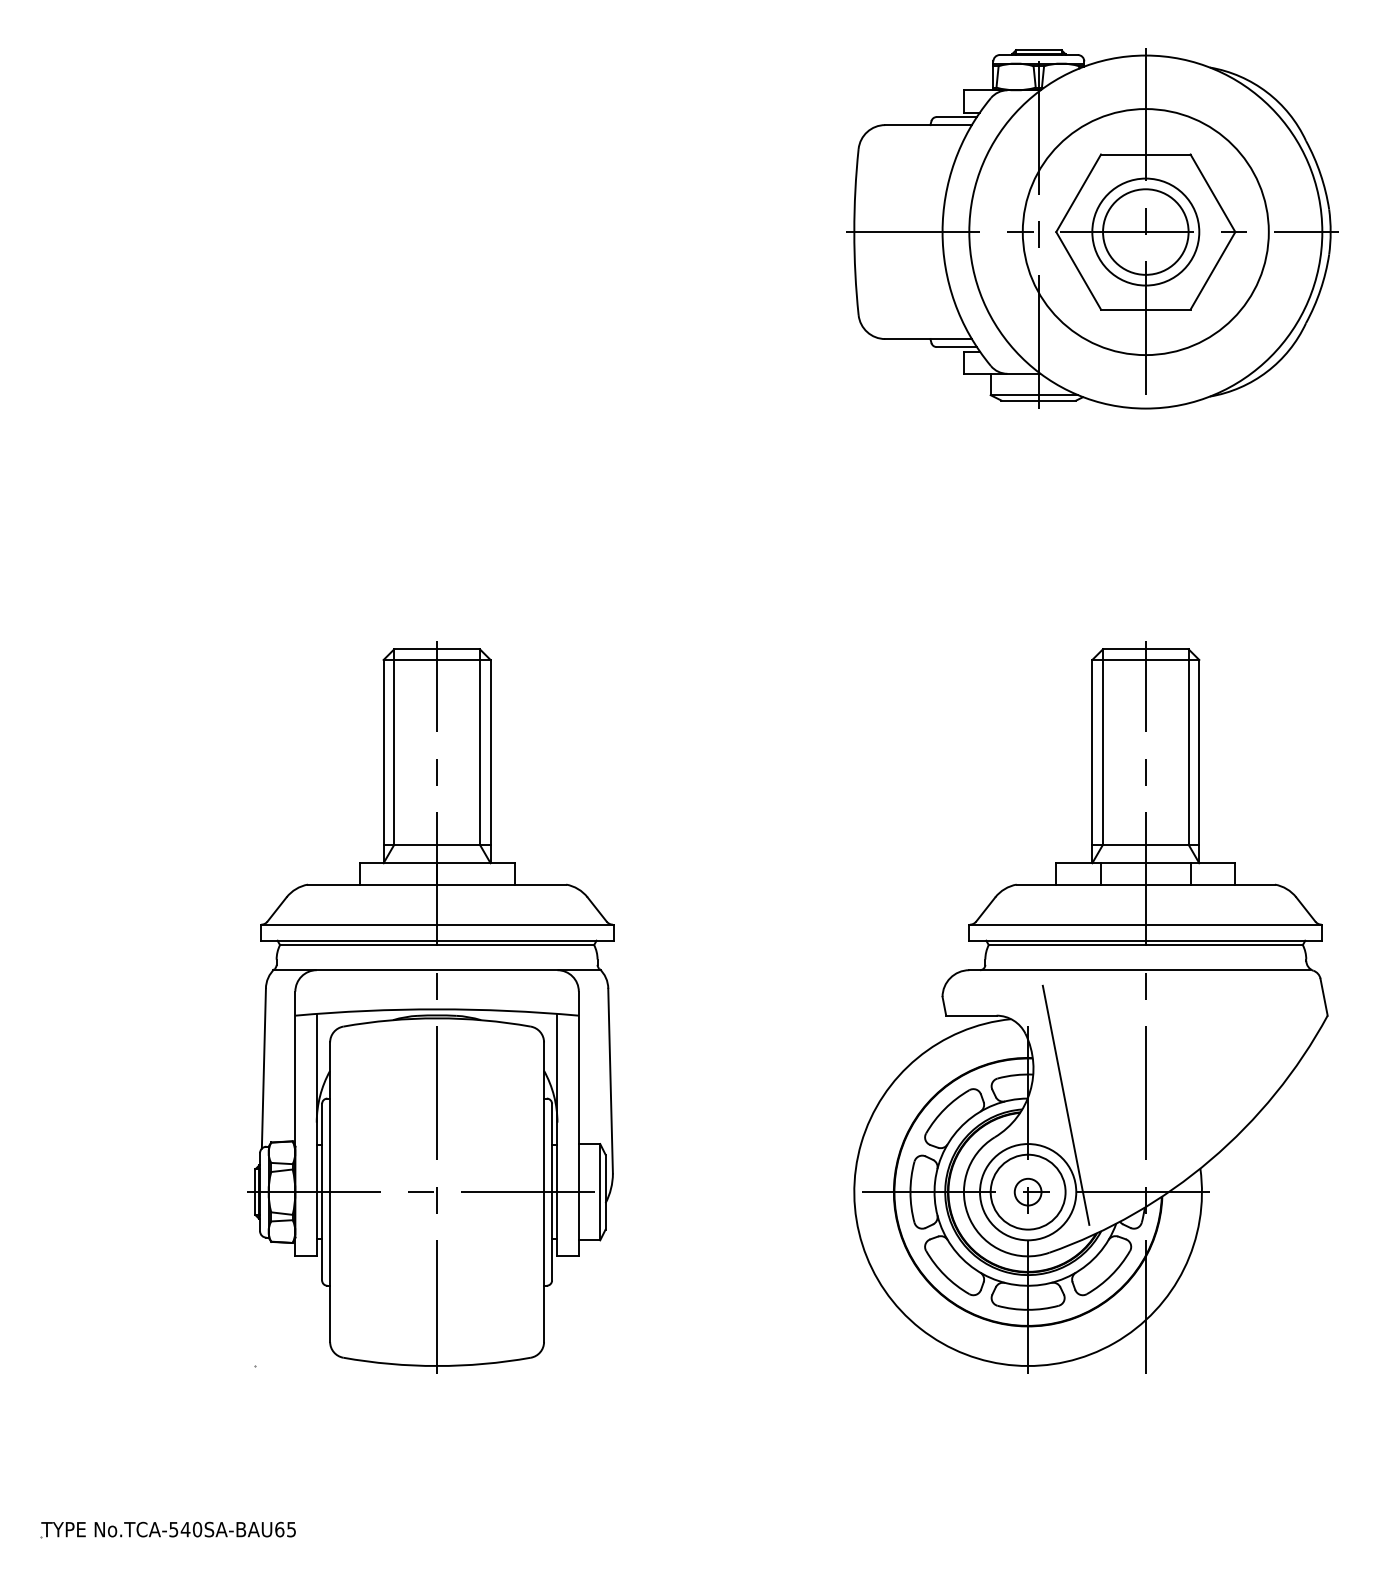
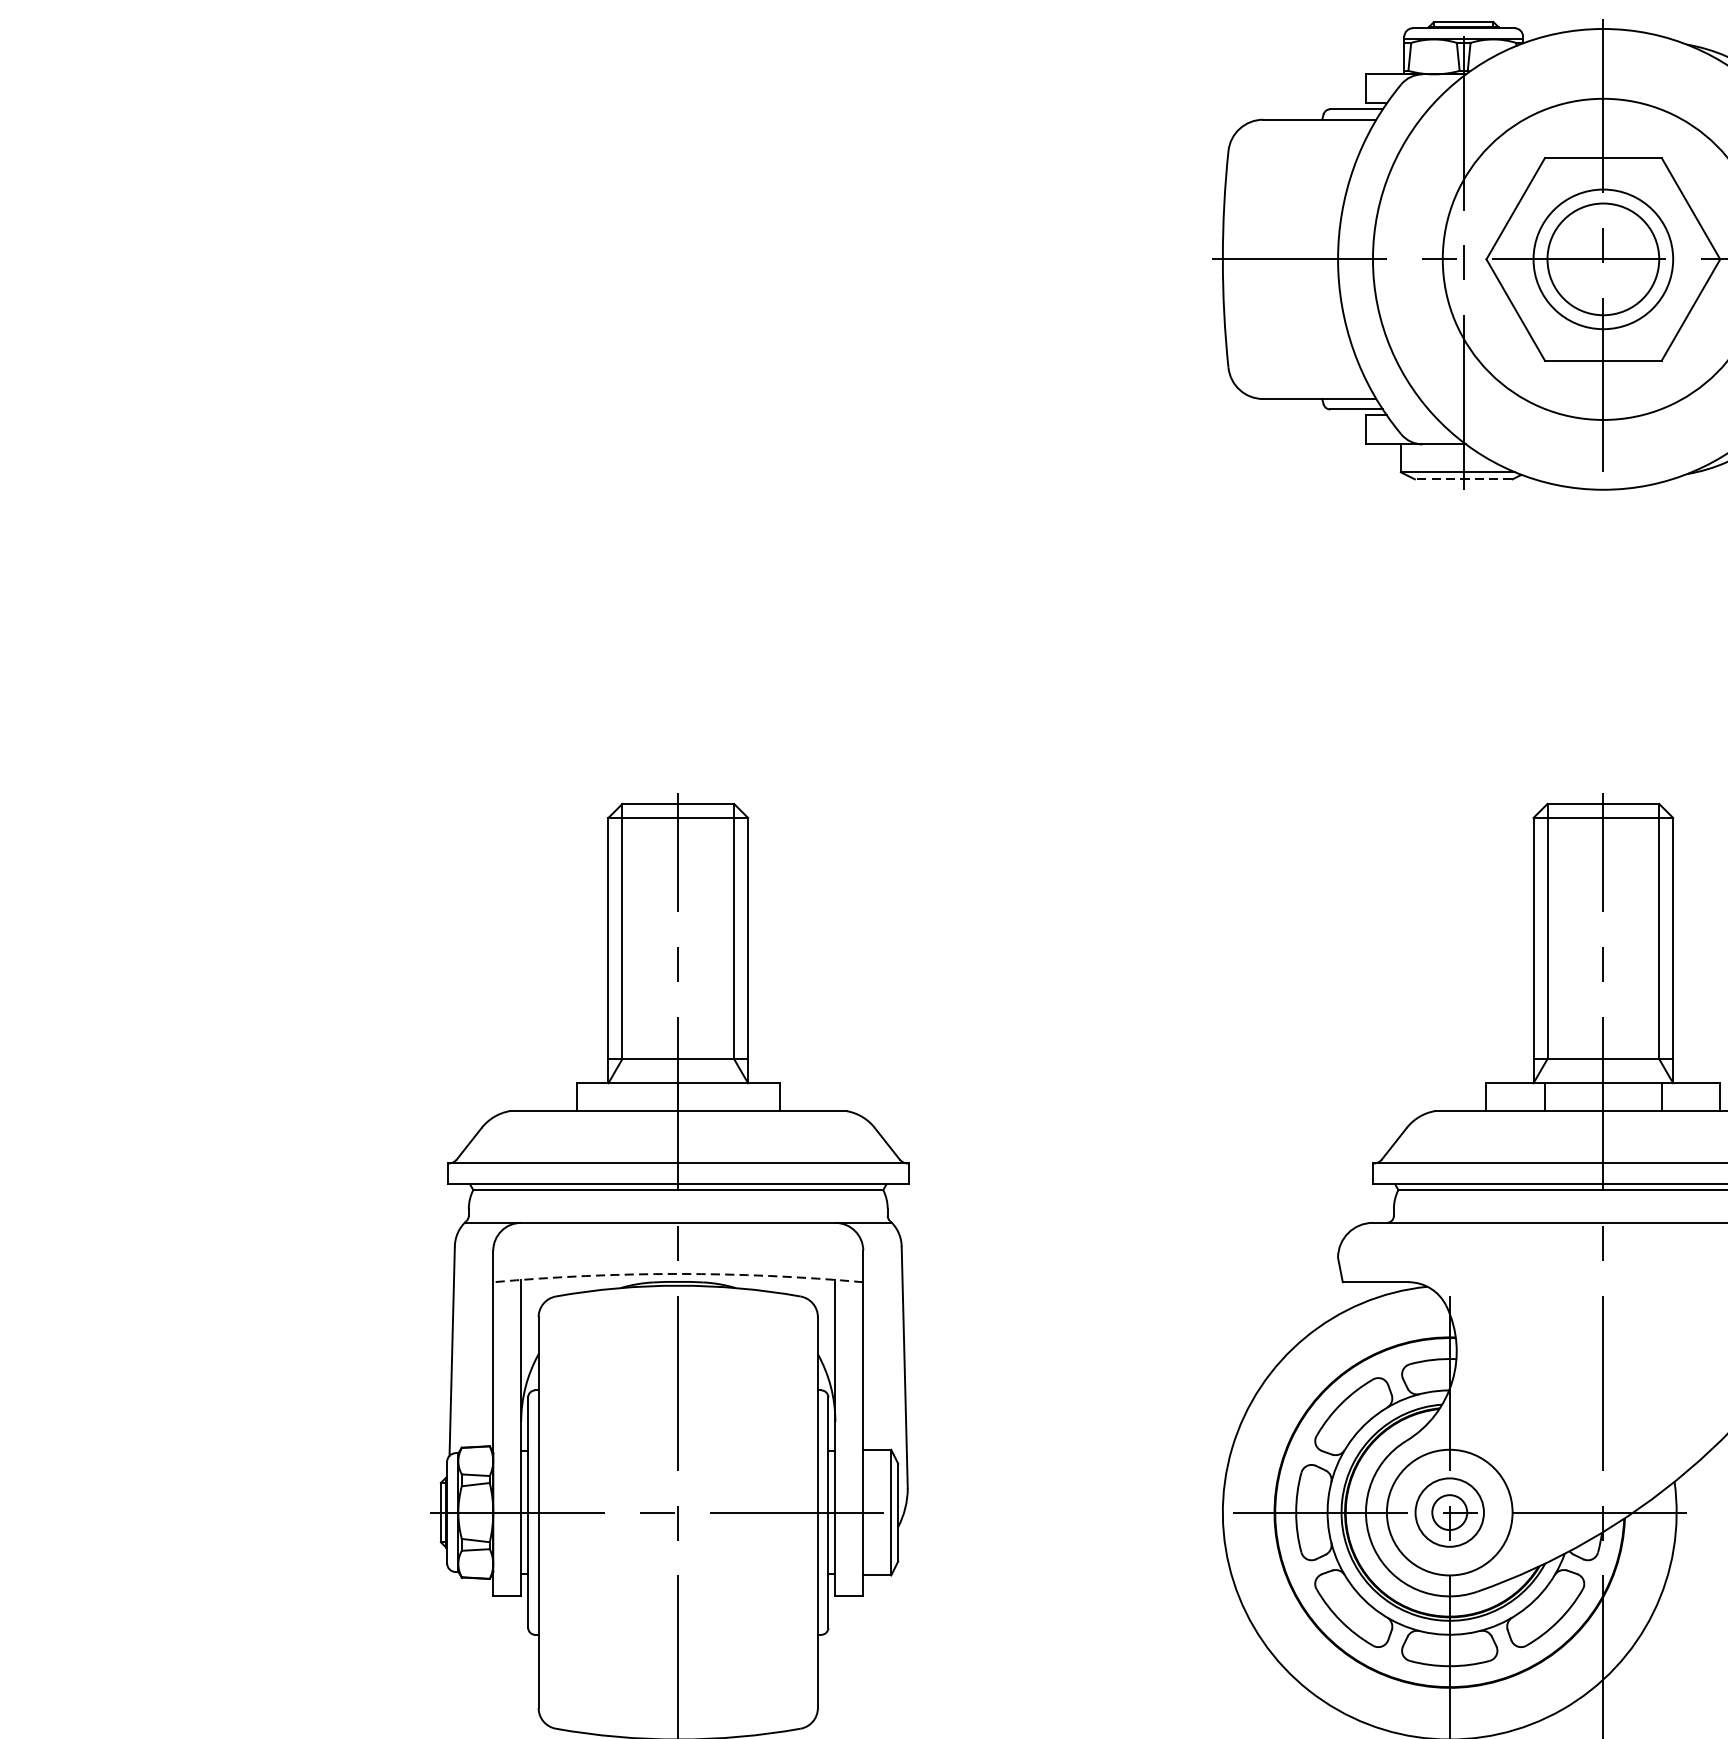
line: (1038, 400) -> (1463, 479), solid -> dashed
arc: (437, 1009) -> (678, 1274), solid -> dashed
line: (1065, 1104) -> (1498, 1398), removed
circle: (1027, 1191) -> (1448, 1511), size x0.7

